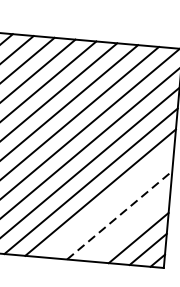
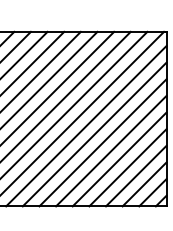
line: (110, 204) -> (119, 159), added
line: (119, 214) -> (127, 167), dashed -> solid
line: (129, 225) -> (136, 175), added

